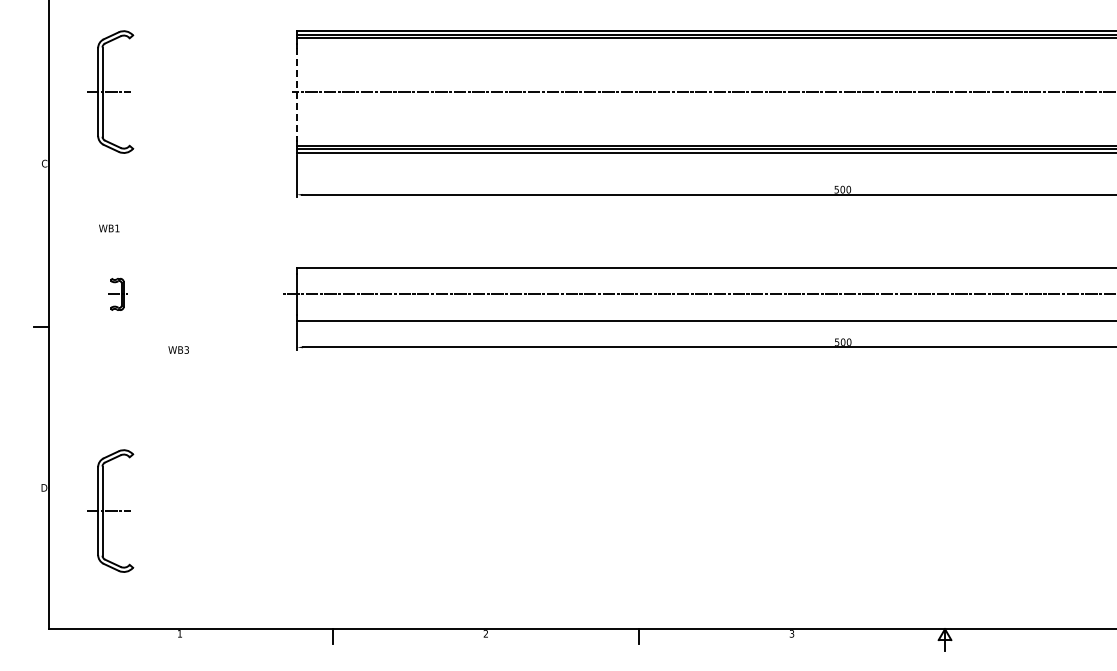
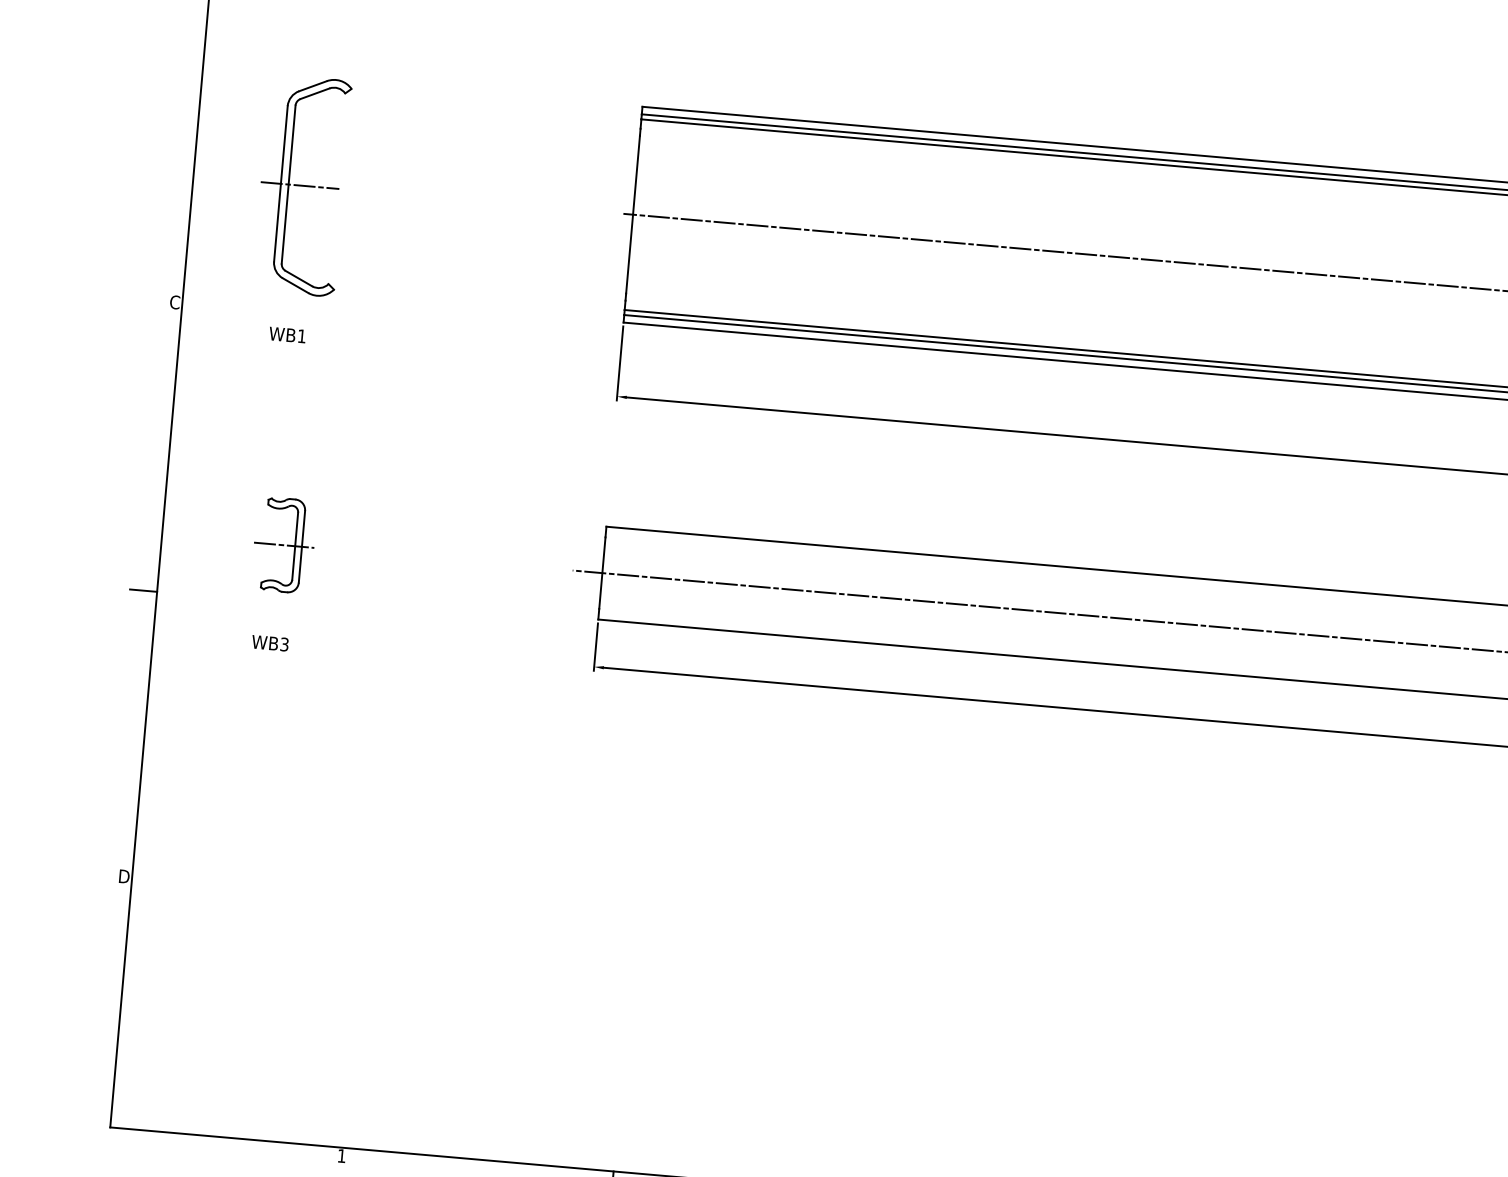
line: (296, 92) -> (632, 215), dashed -> solid
text: (109, 228) -> (287, 335), moved
part: (117, 294) -> (283, 545), size x1.67
text: (178, 349) -> (269, 642), moved
part: (110, 510) -> (237, 926), removed

